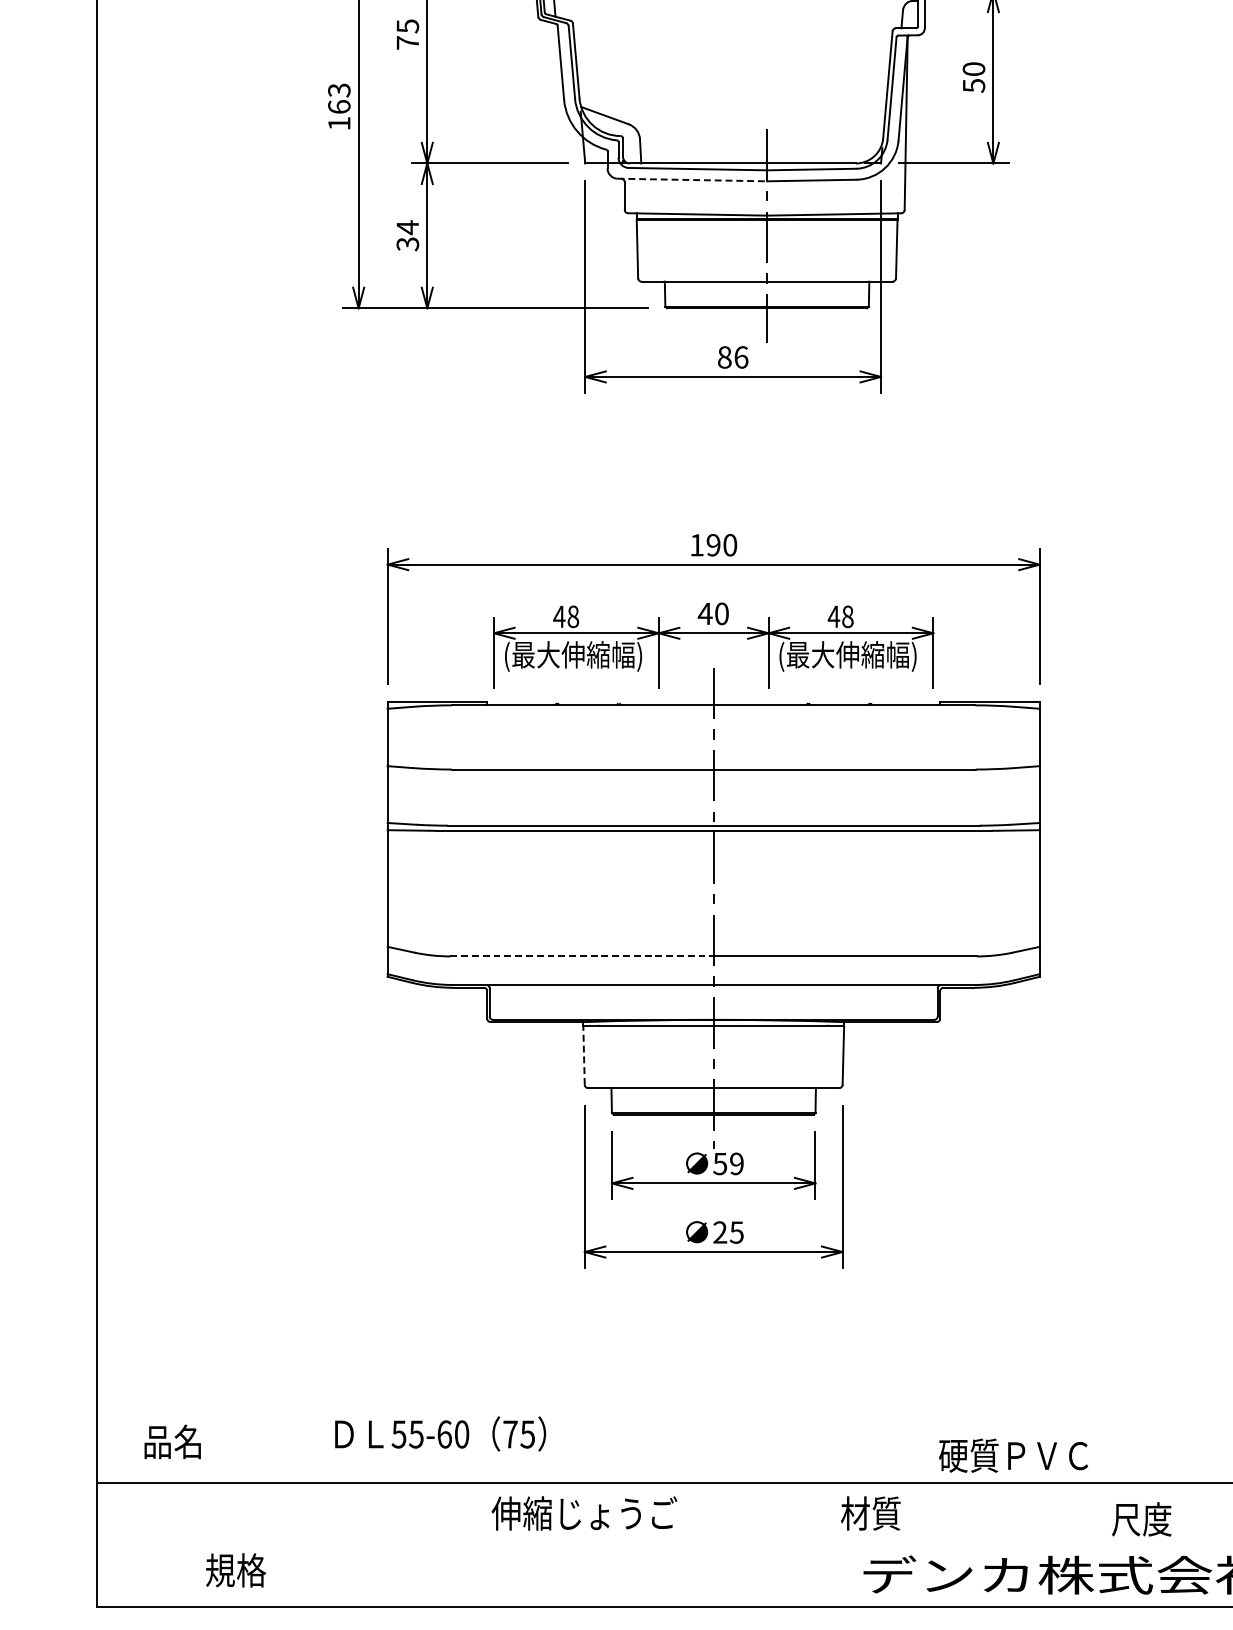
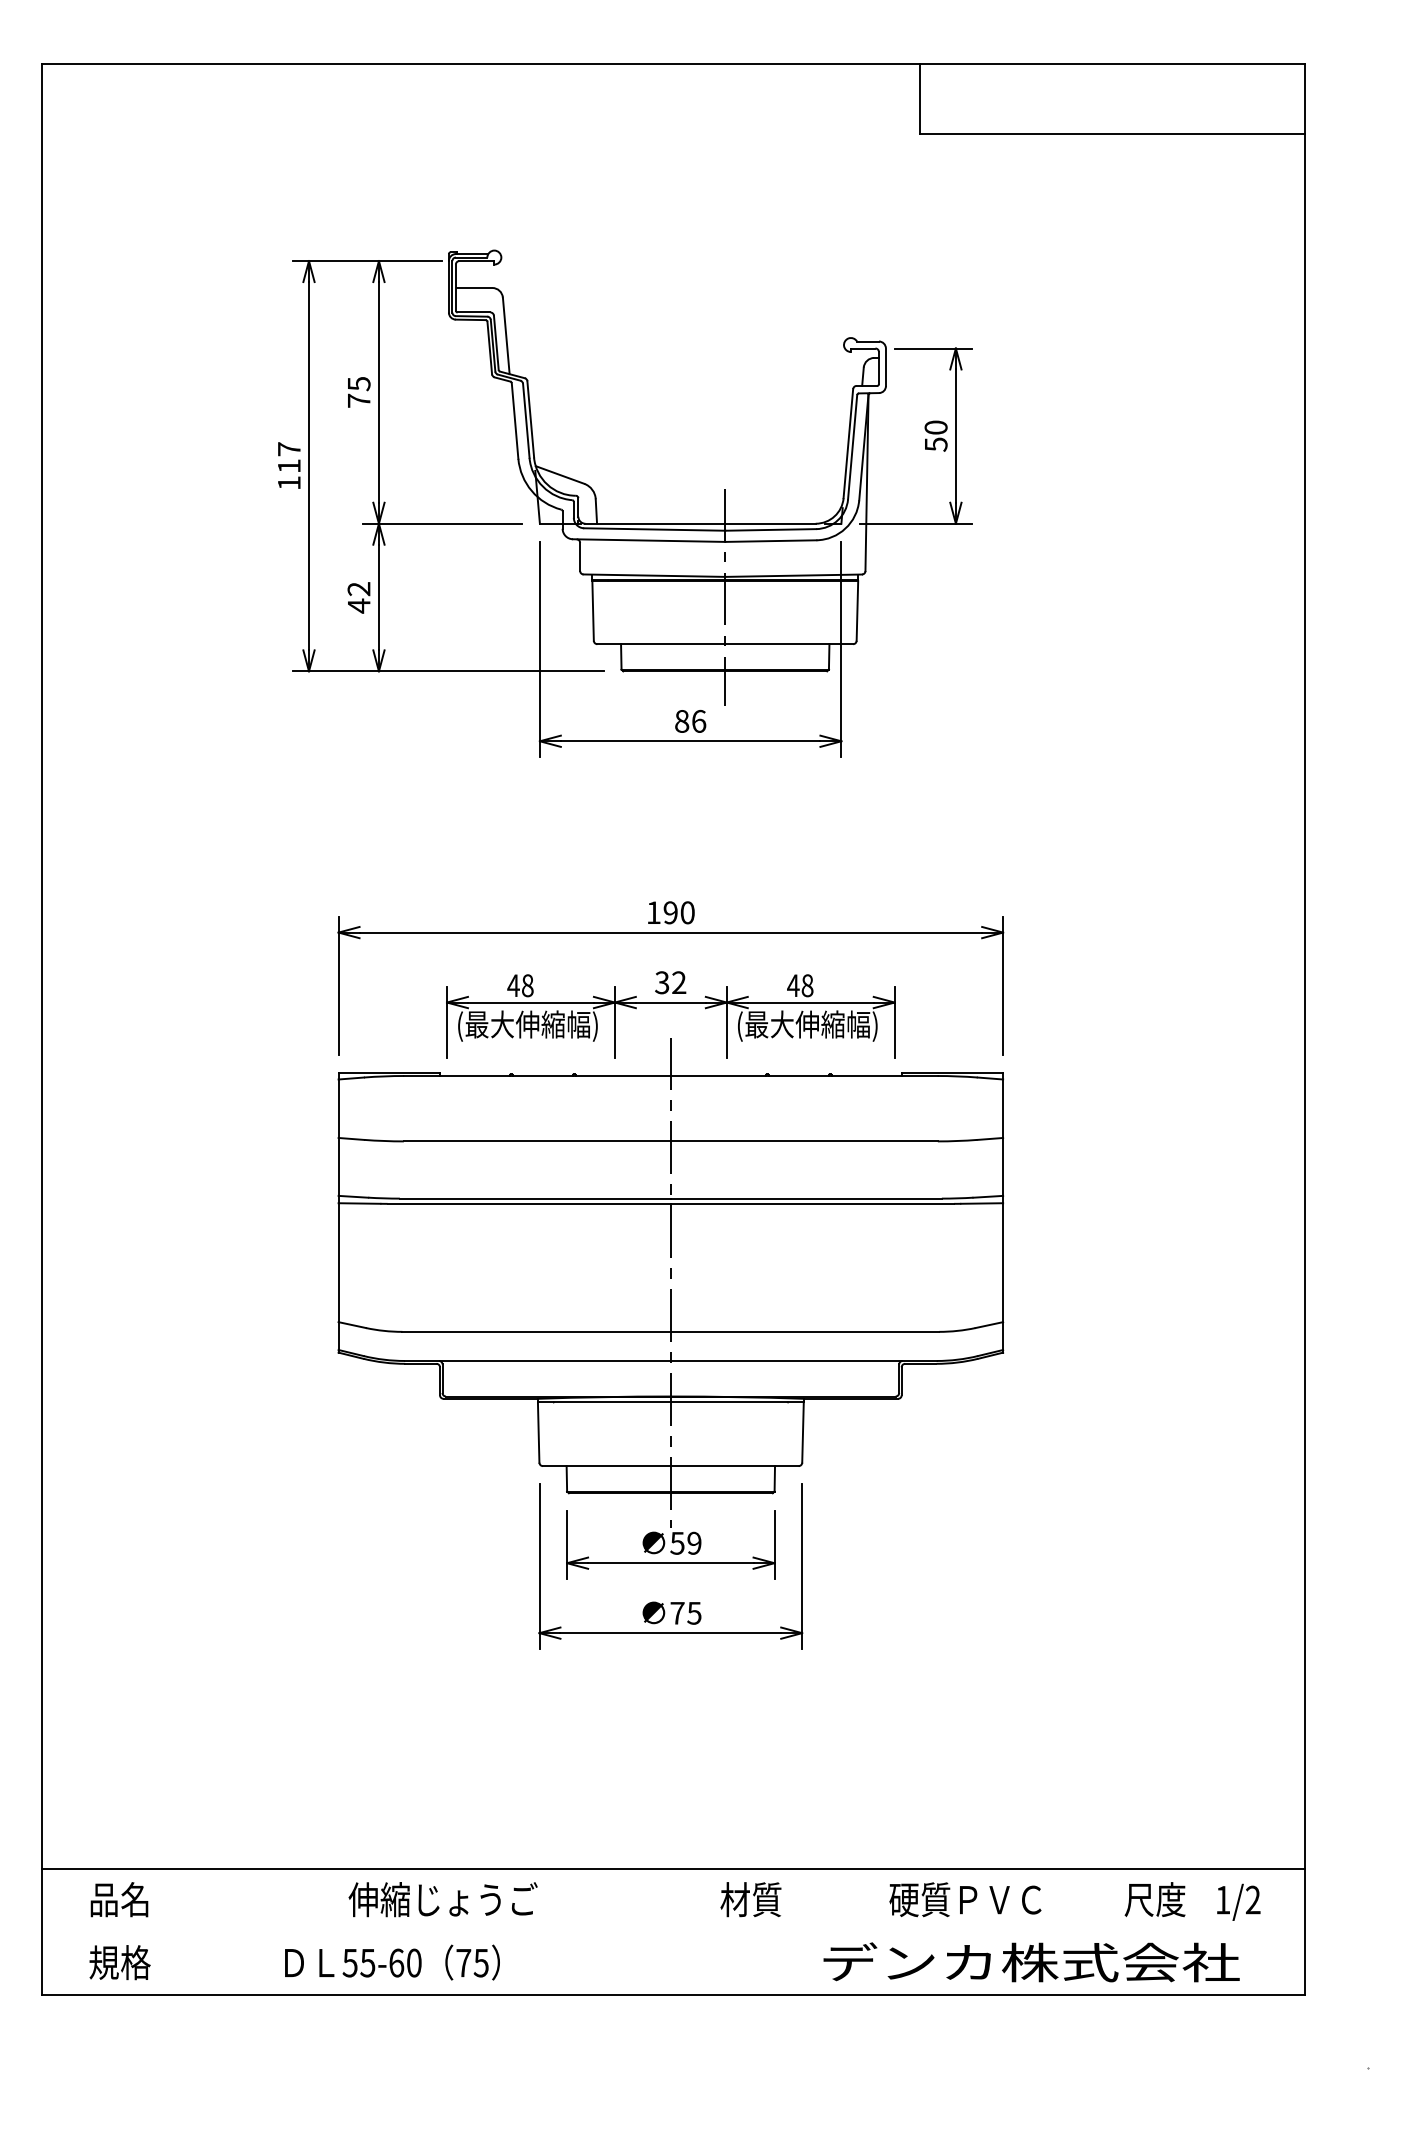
text: (338, 98) -> (288, 457), 163 -> 117
line: (692, 179) -> (649, 540), dashed -> solid
text: (407, 235) -> (358, 597), 34 -> 42
text: (713, 613) -> (670, 982), 40 -> 32
line: (582, 956) -> (537, 1331), dashed -> solid
line: (583, 1055) -> (538, 1432), dashed -> solid
text: (720, 1231) -> (677, 1612), 25 -> 75
text: (440, 1433) -> (392, 1962), moved
text: (172, 1441) -> (119, 1899), moved
text: (1013, 1455) -> (965, 1899), moved
text: (583, 1513) -> (442, 1899), moved
text: (870, 1513) -> (750, 1899), moved
text: (1141, 1519) -> (1154, 1899), moved
text: (235, 1570) -> (119, 1962), moved

